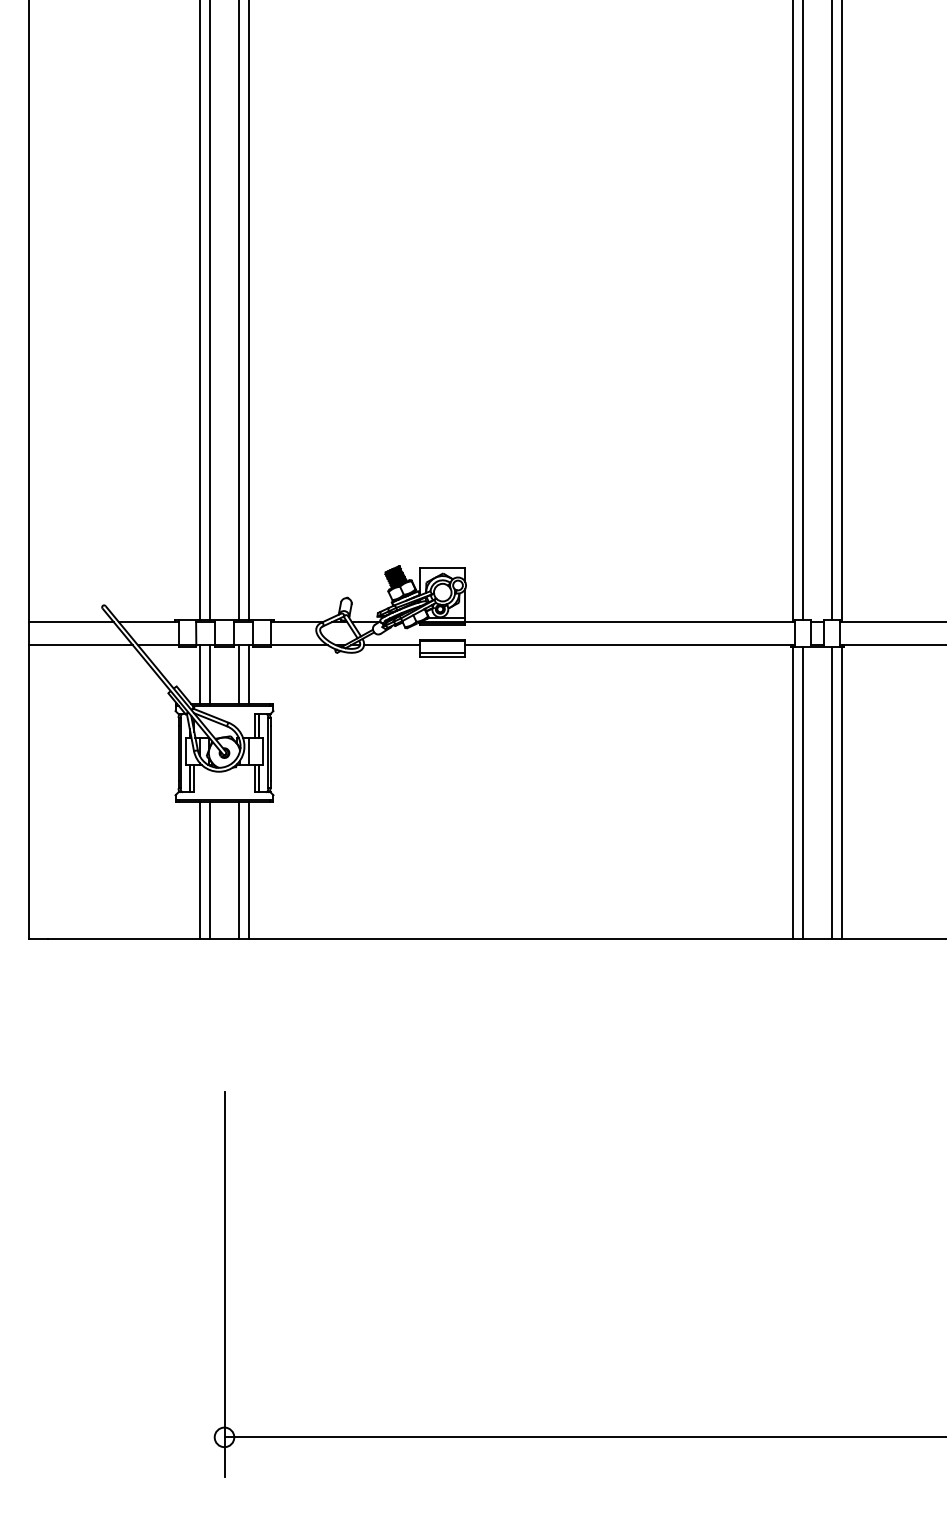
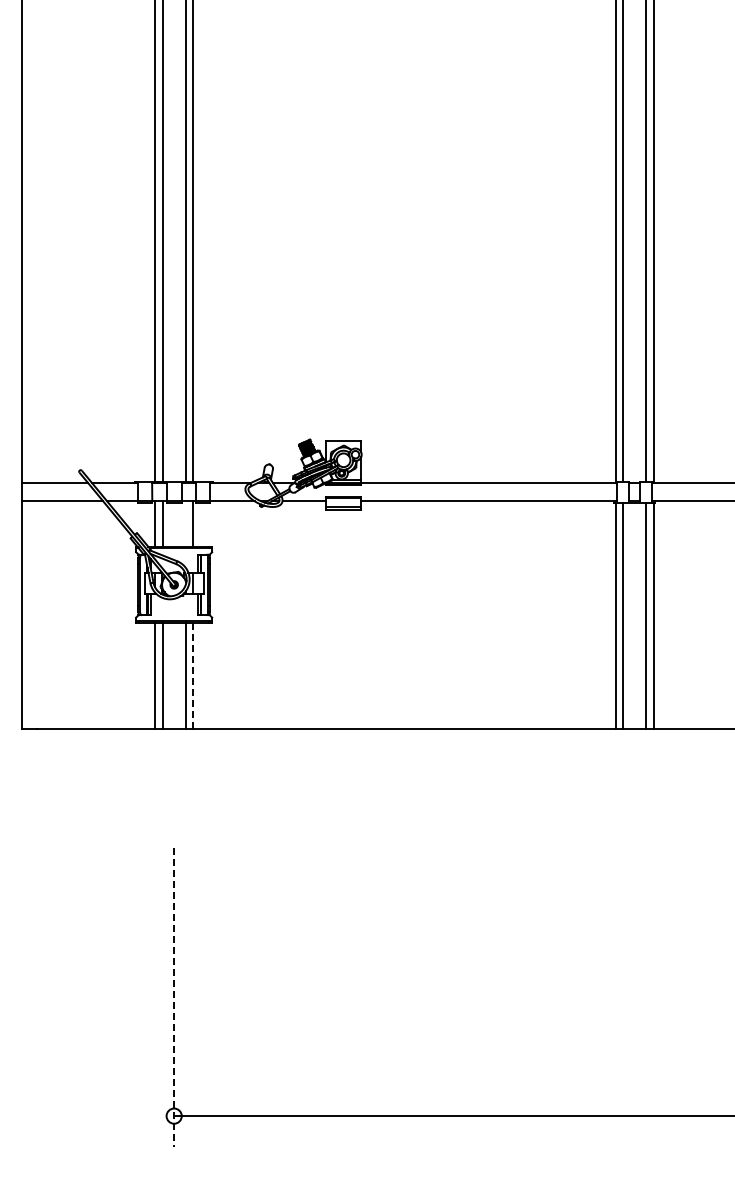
line: (239, 674) -> (185, 523), removed
line: (249, 869) -> (193, 675), solid -> dashed
line: (224, 1284) -> (174, 997), solid -> dashed

